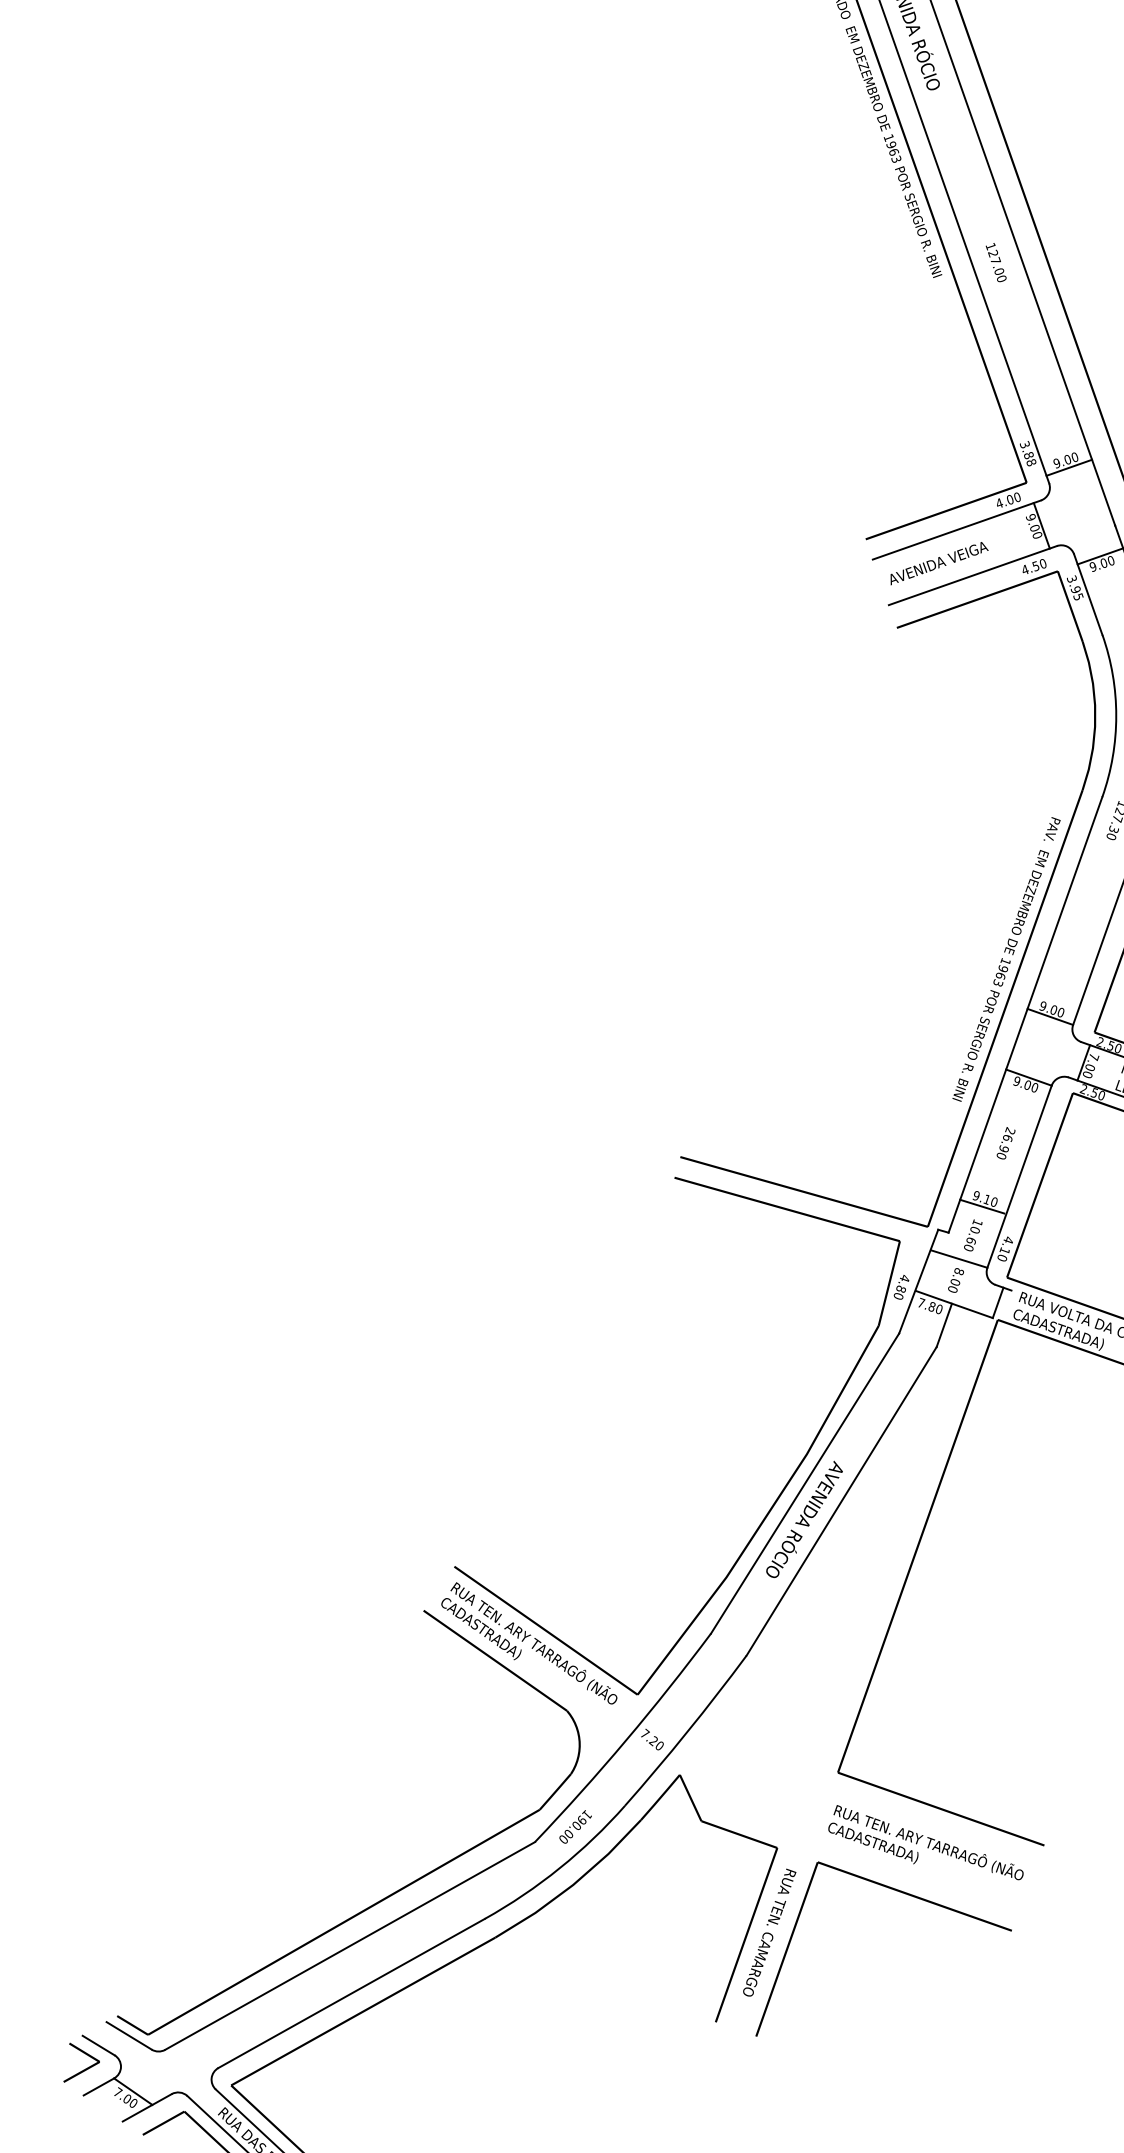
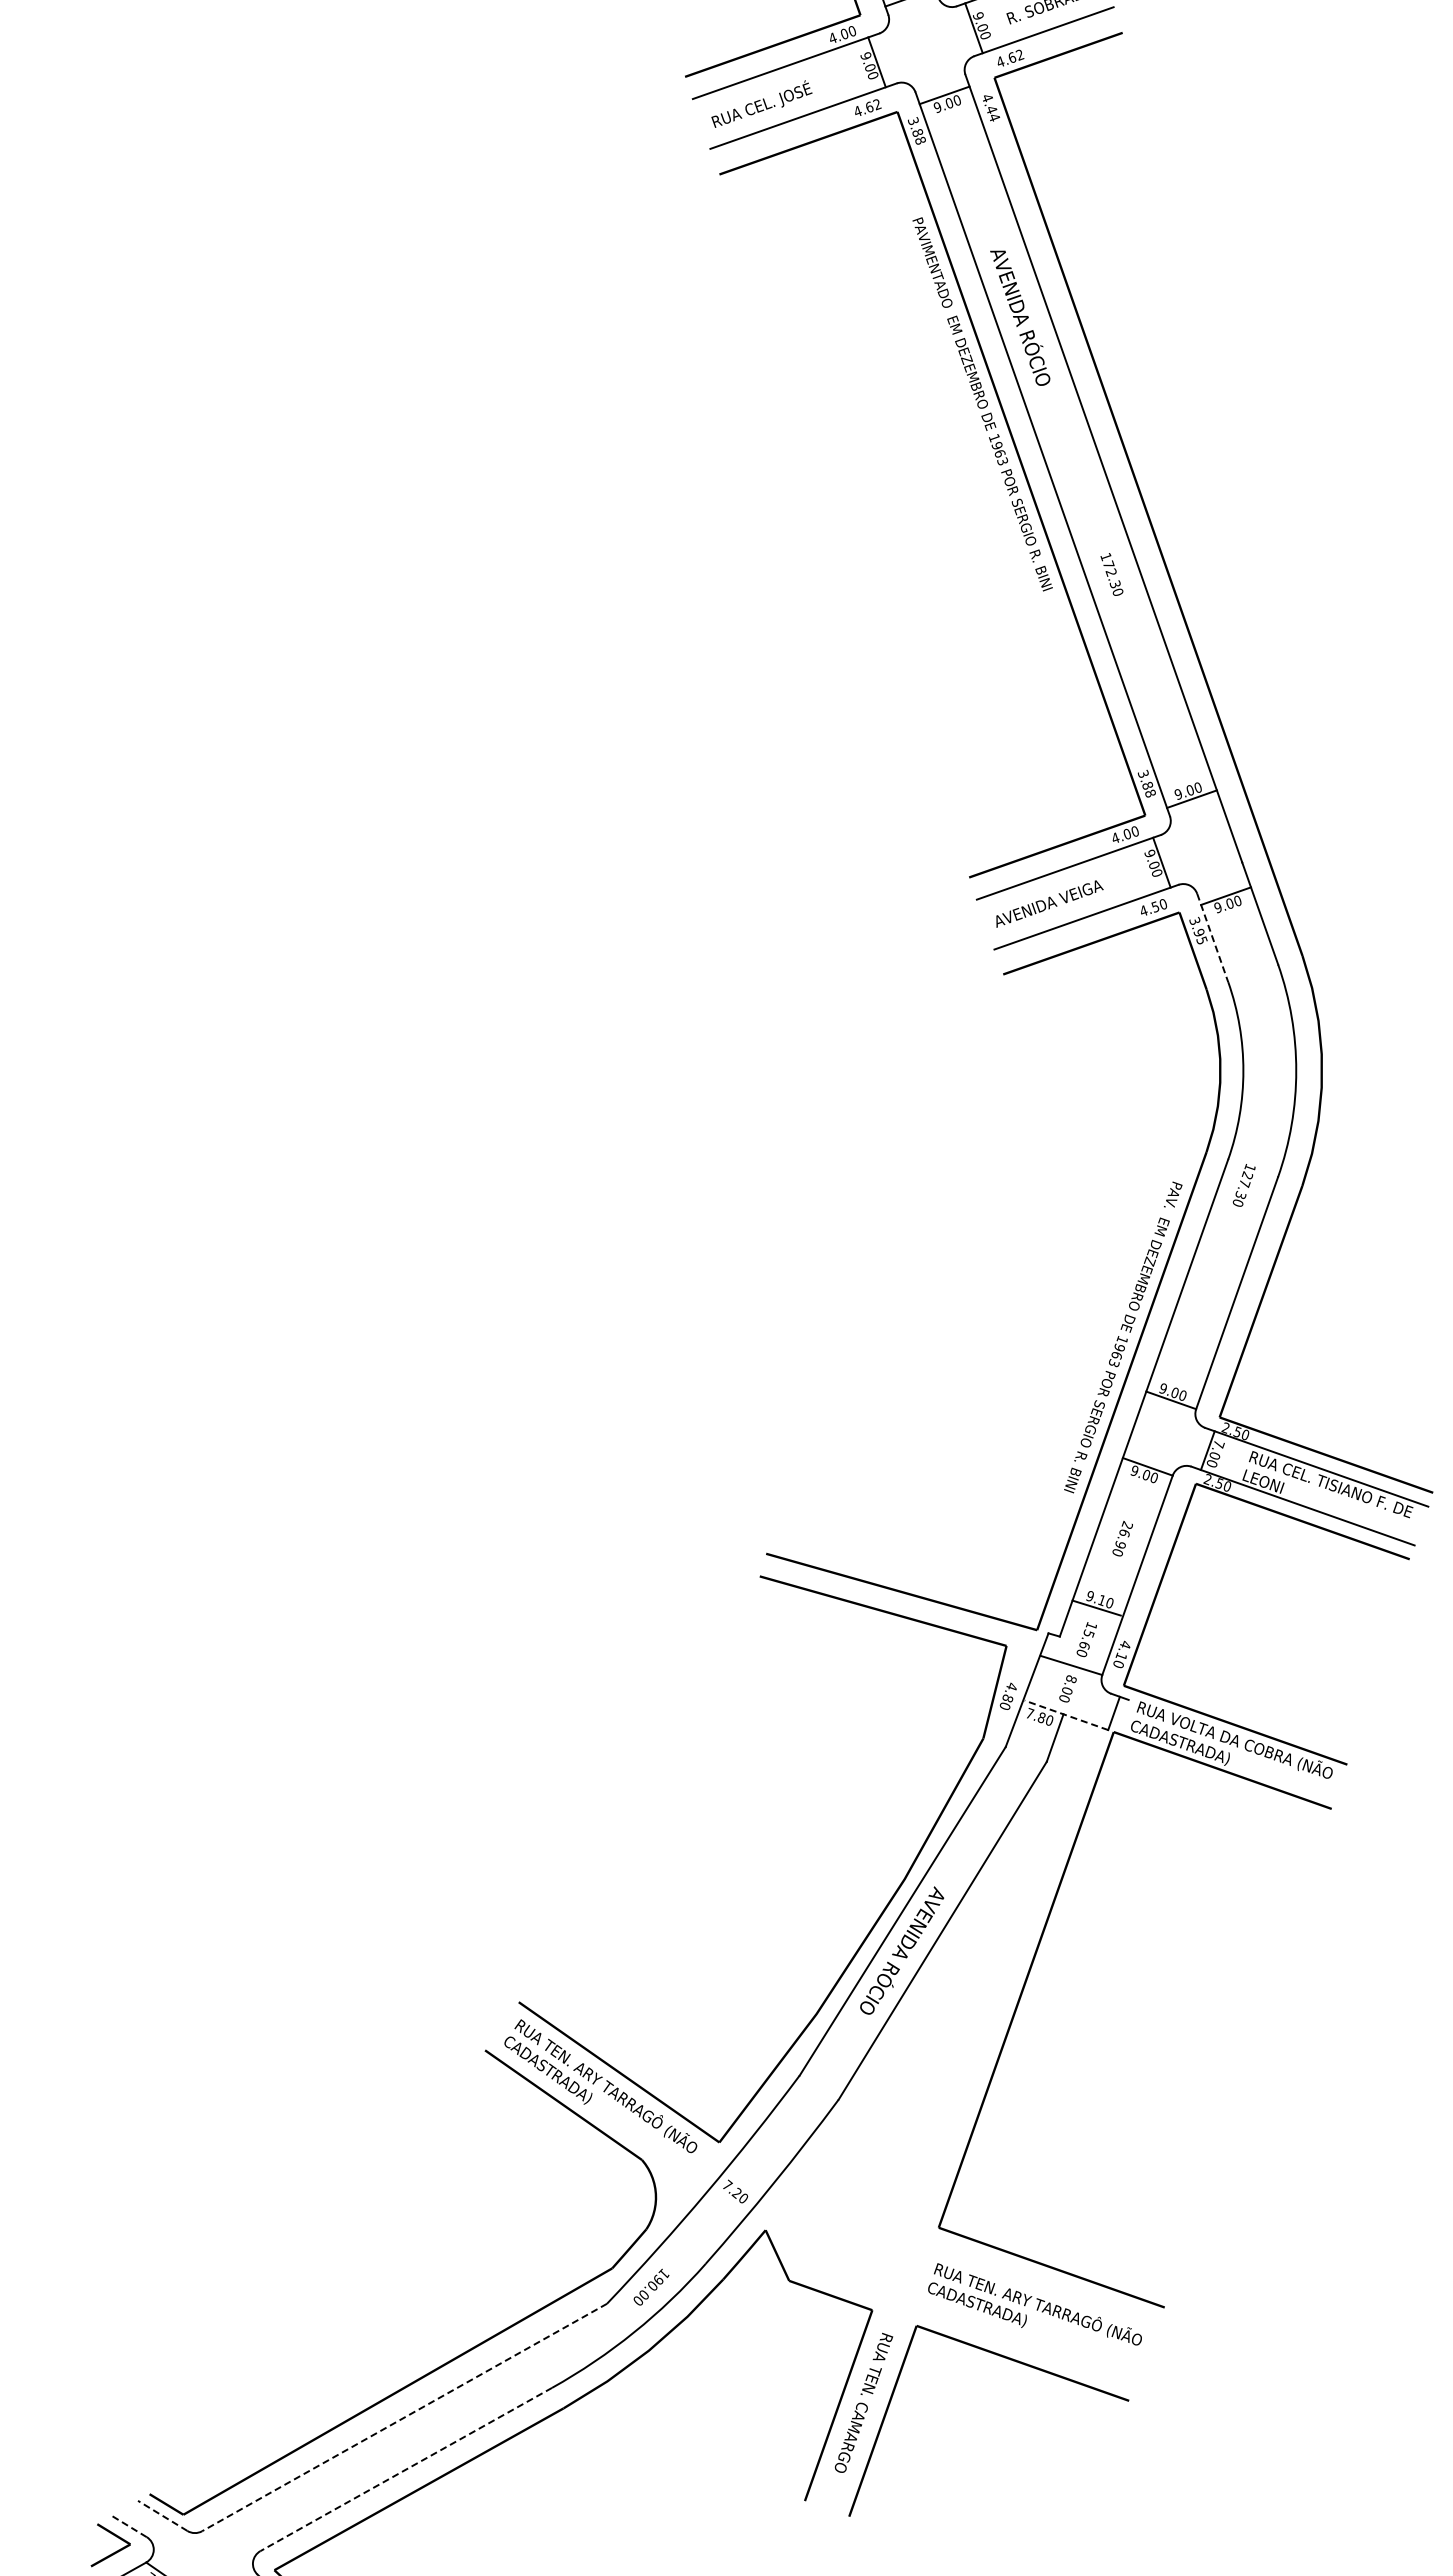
text: (995, 262) -> (1111, 574), 127.00 -> 172.30
line: (1088, 595) -> (1212, 938), solid -> dashed
text: (975, 1229) -> (1089, 1633), 10.60 -> 15.60
line: (954, 1304) -> (1066, 1715), solid -> dashed
line: (350, 1945) -> (404, 2417), solid -> dashed
line: (350, 1993) -> (405, 2469), solid -> dashed
line: (128, 2035) -> (162, 2515), solid -> dashed
line: (97, 2045) -> (128, 2526), solid -> dashed

